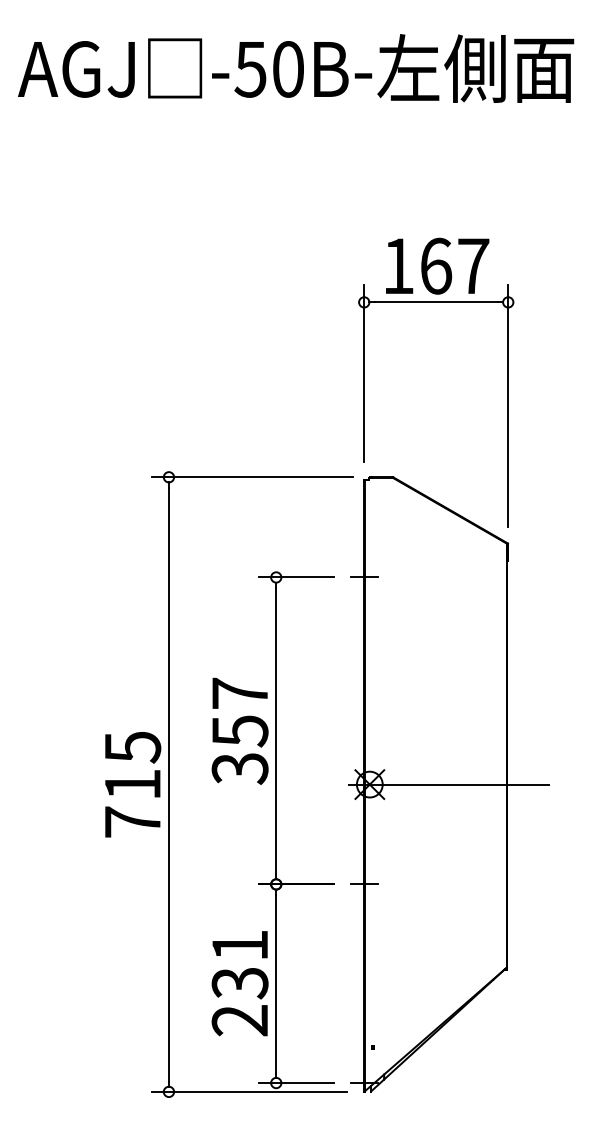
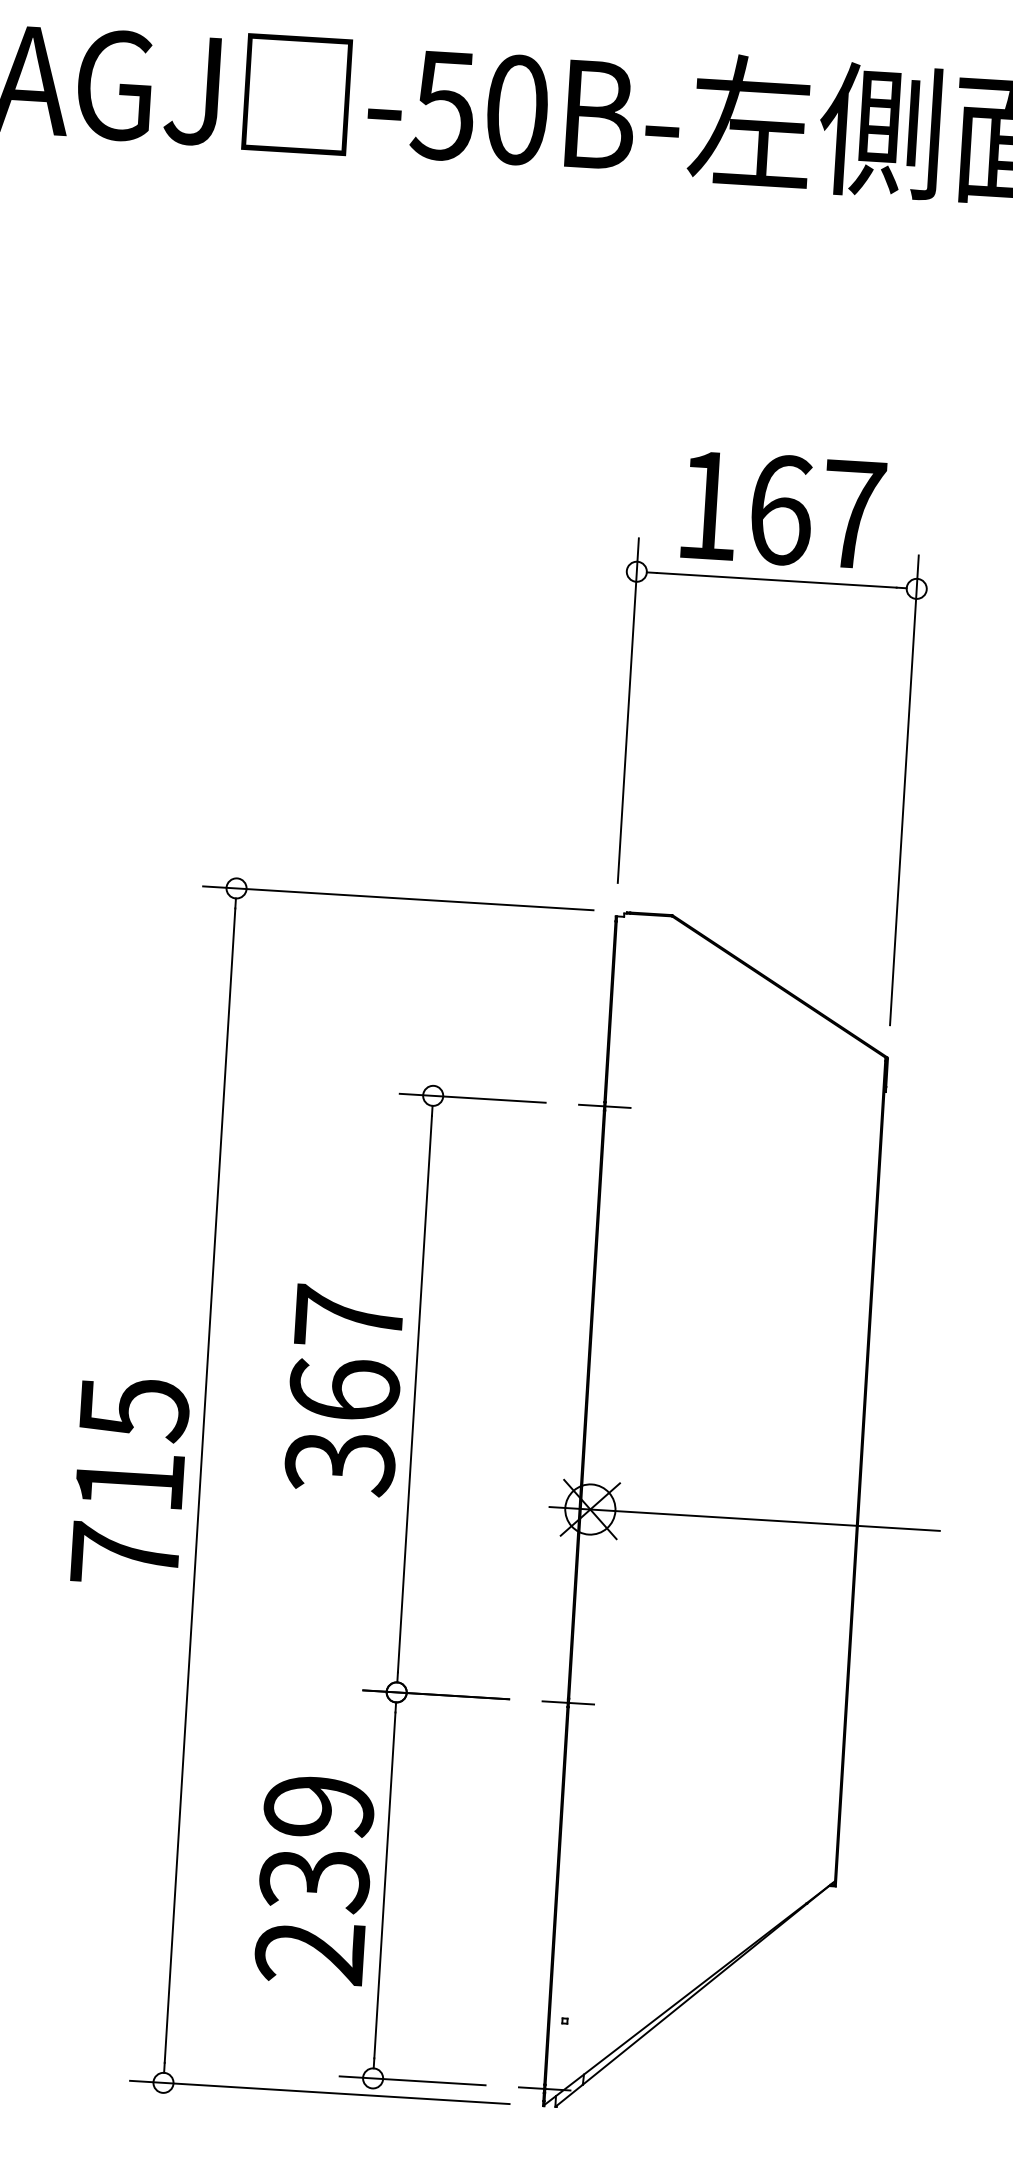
text: (239, 731) -> (343, 1390), 357 -> 367
text: (239, 945) -> (317, 1806), 231 -> 239

